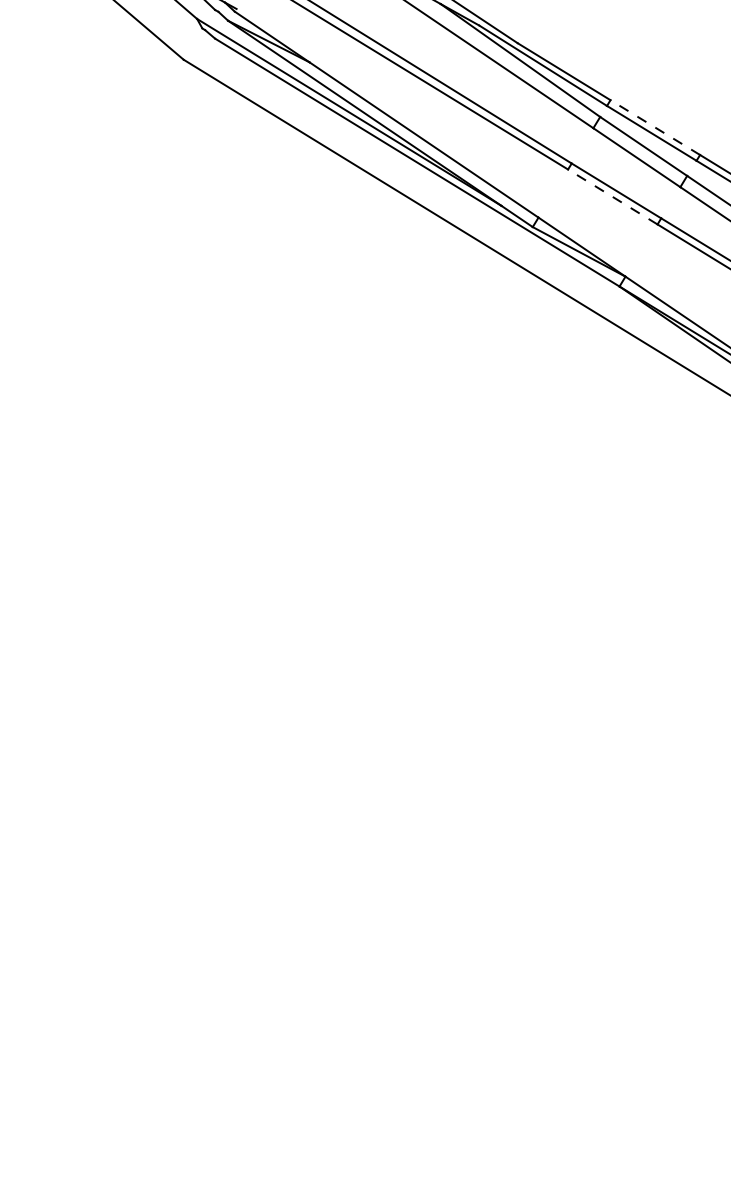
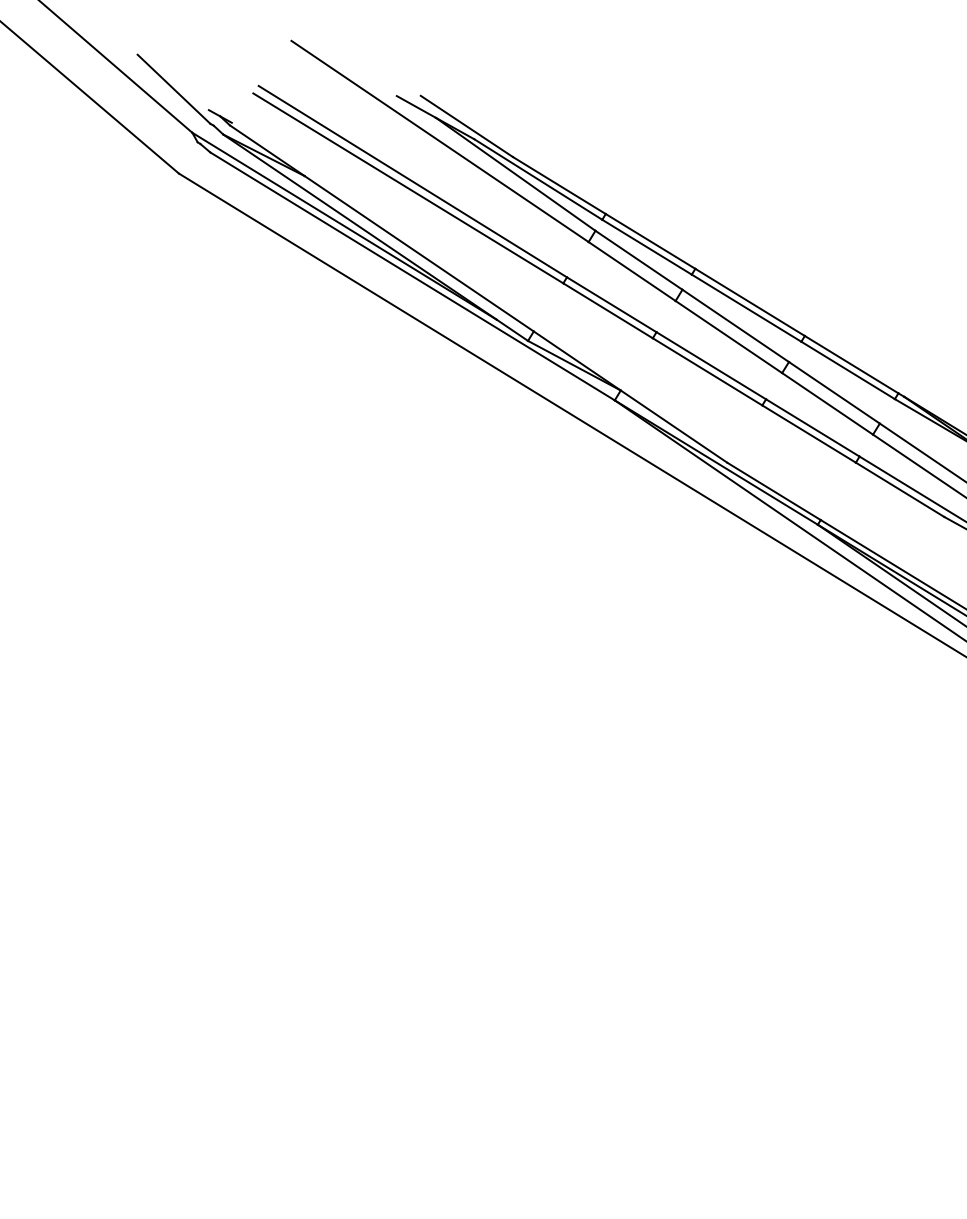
line: (655, 127) -> (650, 241), dashed -> solid
line: (613, 196) -> (608, 310), dashed -> solid

